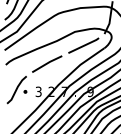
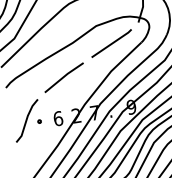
text: (38, 91) -> (57, 118), 3 -> 6

